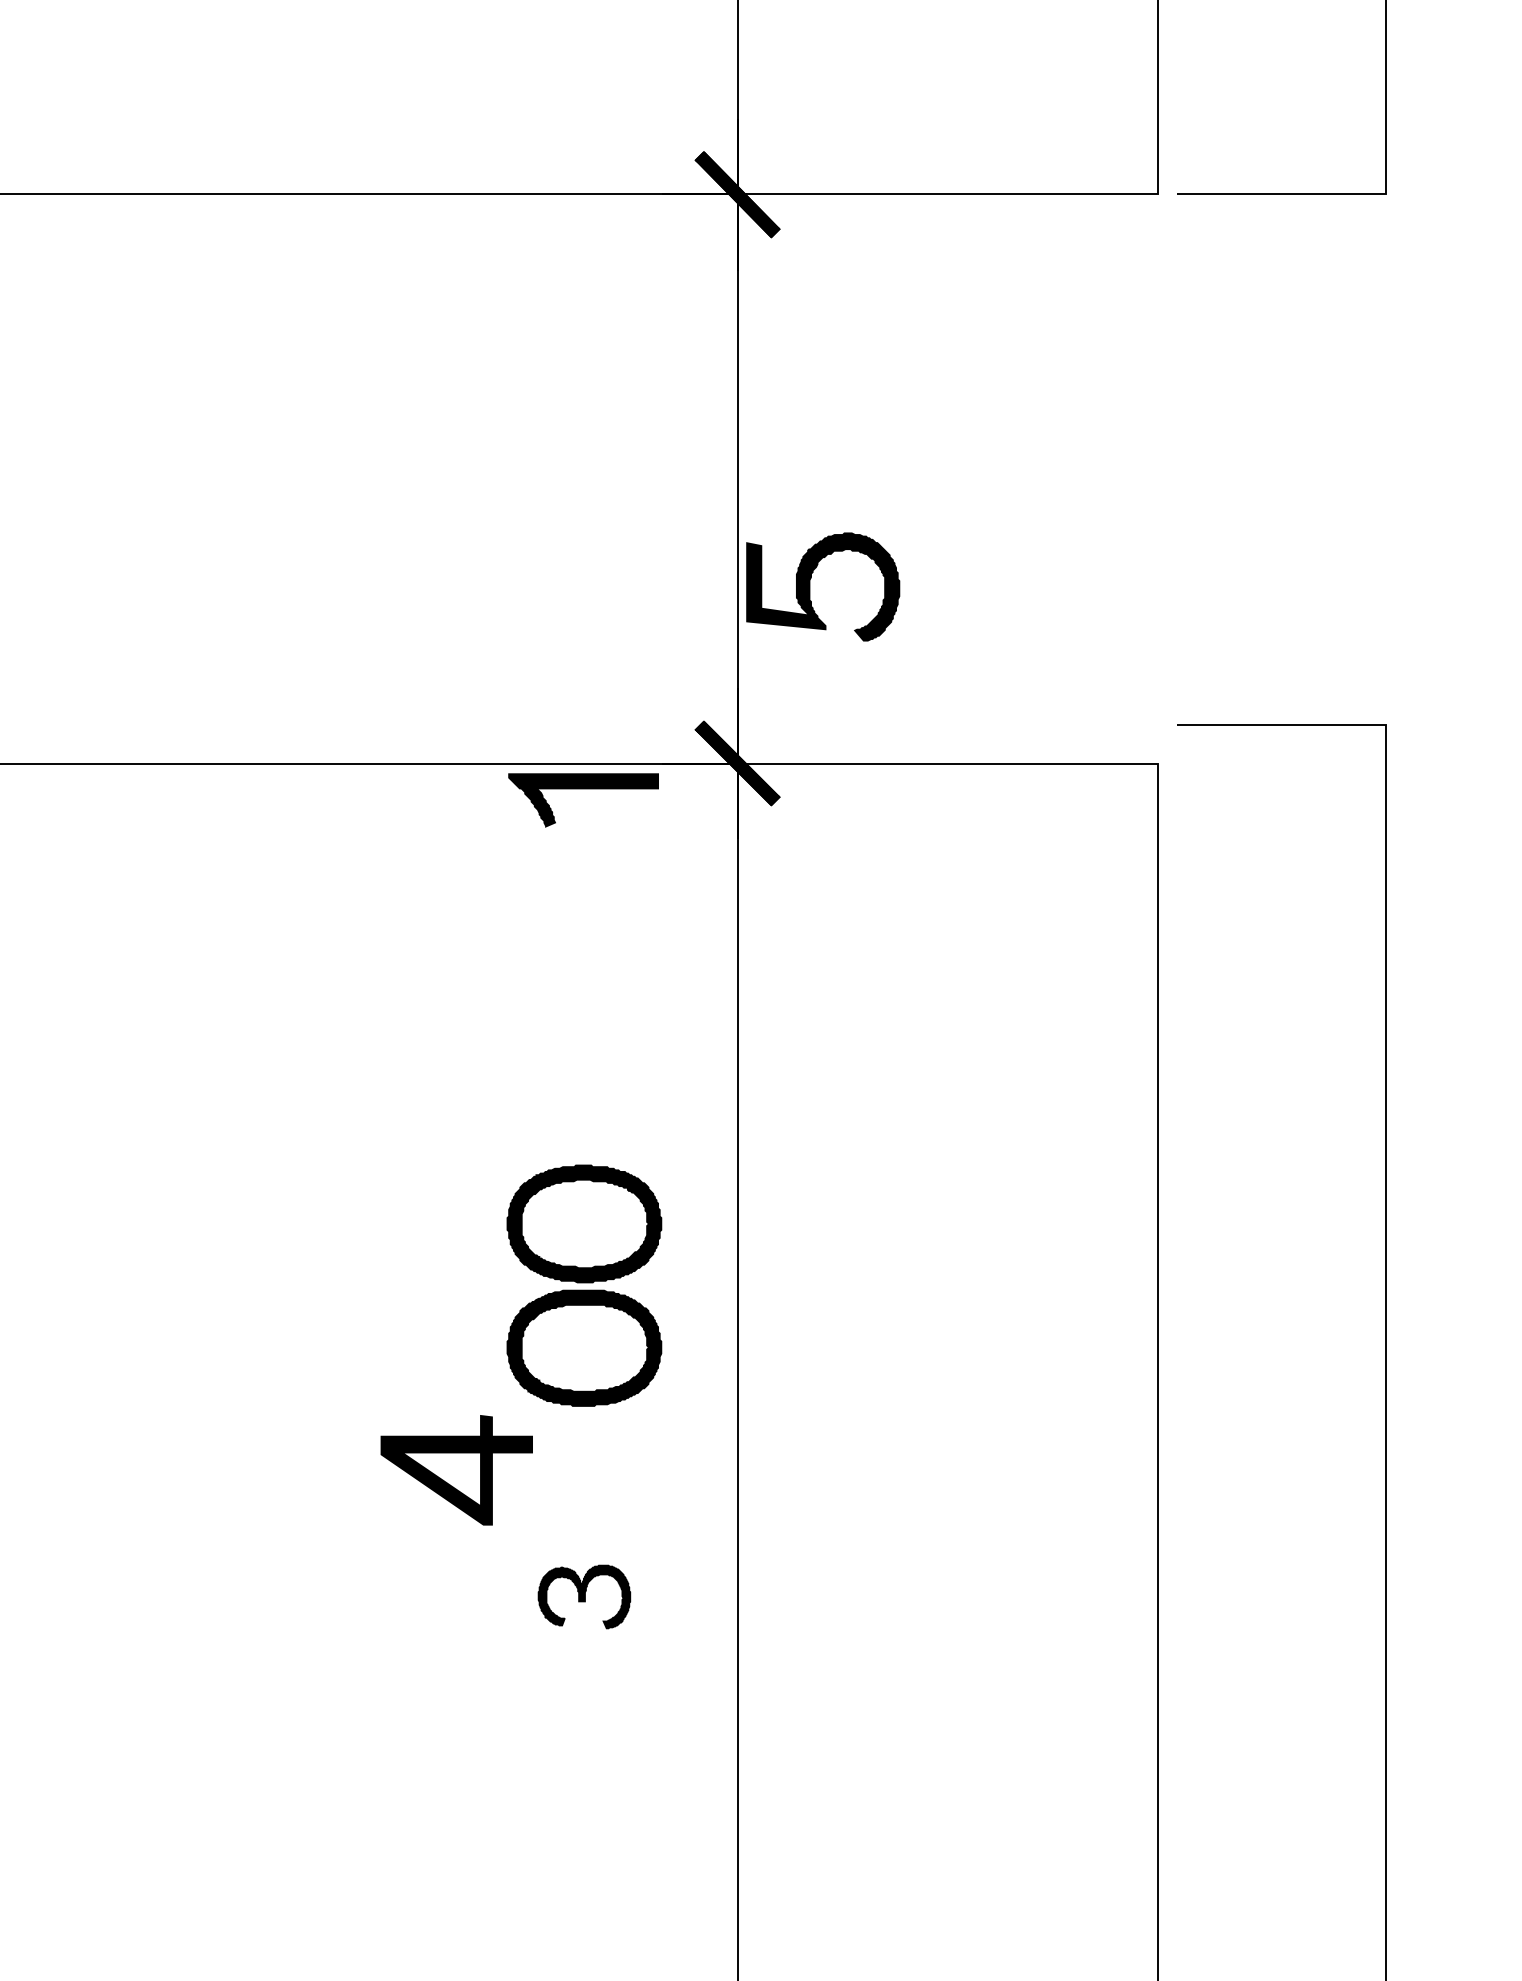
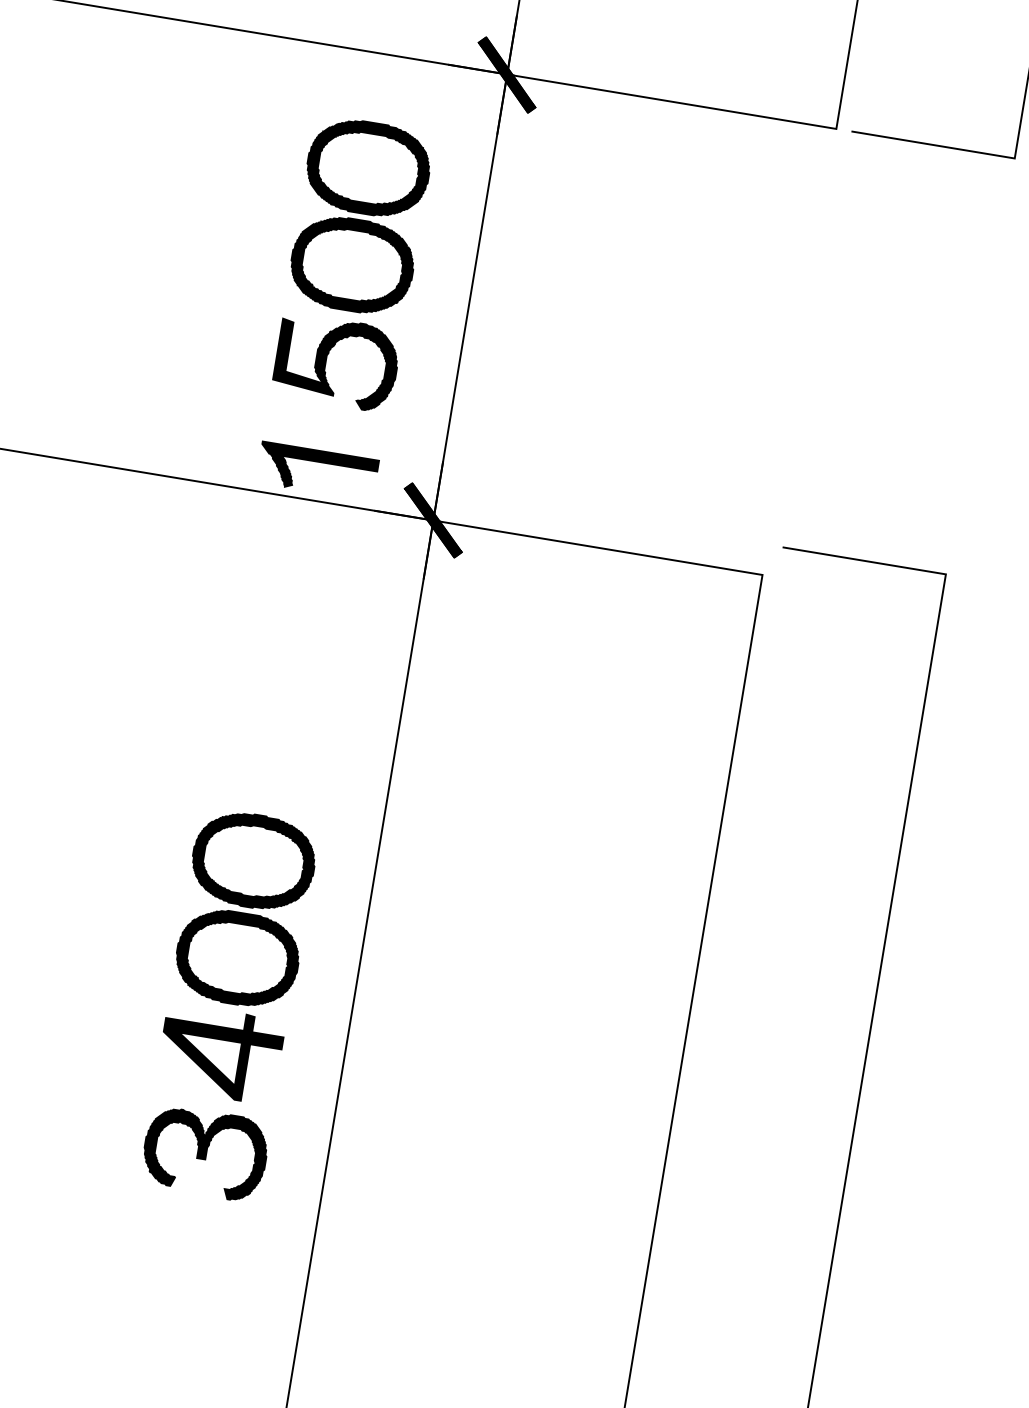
part: (584, 400) -> (360, 216), added
part: (810, 586) -> (326, 360), moved
part: (583, 789) -> (318, 462), moved
part: (456, 1470) -> (220, 1053), moved
part: (584, 1596) -> (205, 1152), size x1.67

